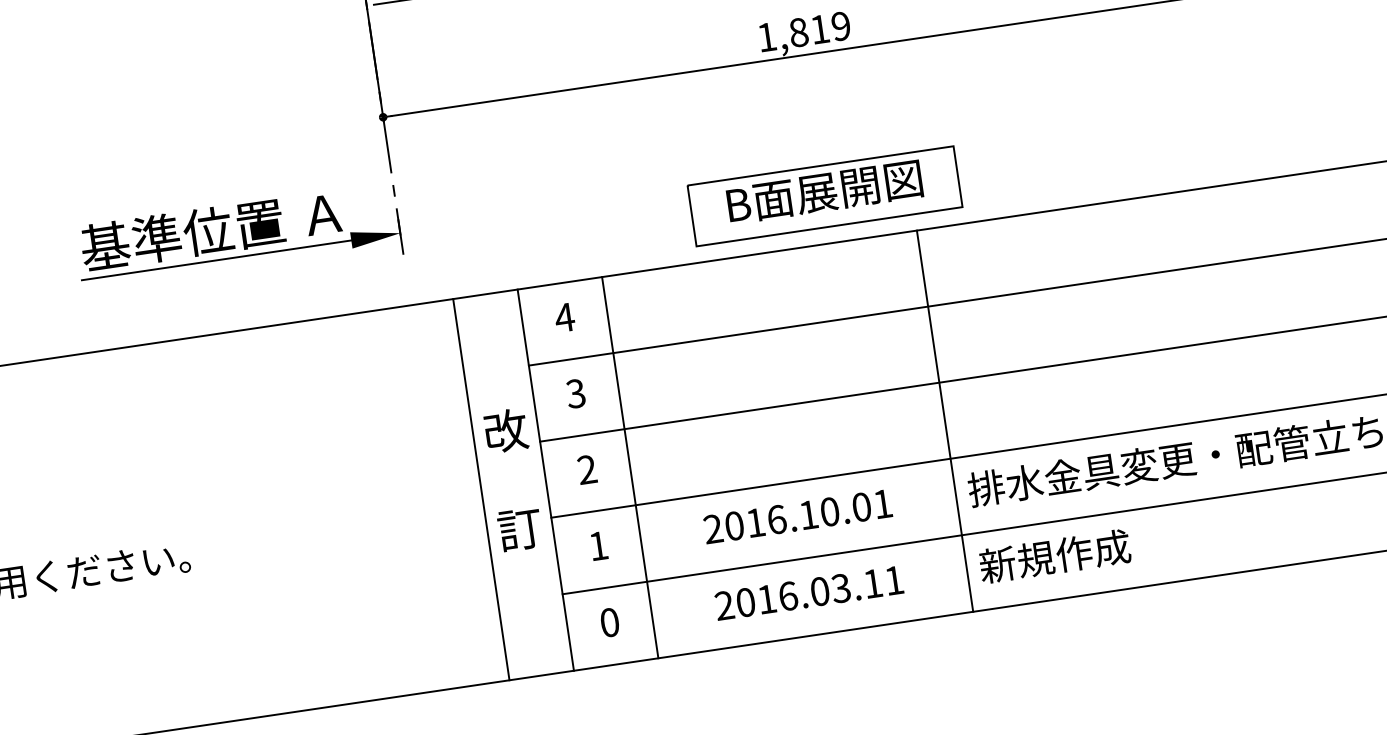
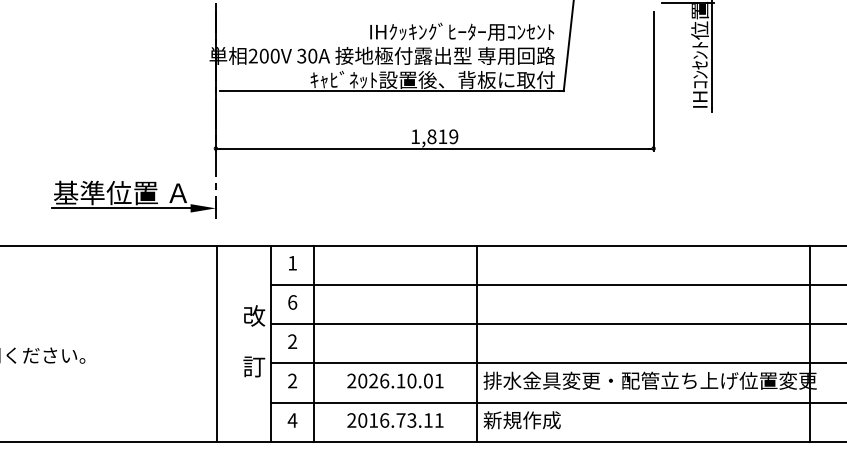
part: (824, 196) -> (432, 221), removed
text: (564, 318) -> (292, 263), 4 -> 1
text: (575, 393) -> (292, 302), 3 -> 6
line: (480, 489) -> (216, 343), moved
text: (755, 521) -> (373, 380), 2016.10.01 -> 2026.10.01
text: (598, 545) -> (292, 380), 1 -> 2
text: (819, 591) -> (400, 420), 2016.03.11 -> 2016.73.11
text: (609, 622) -> (292, 420), 0 -> 4

